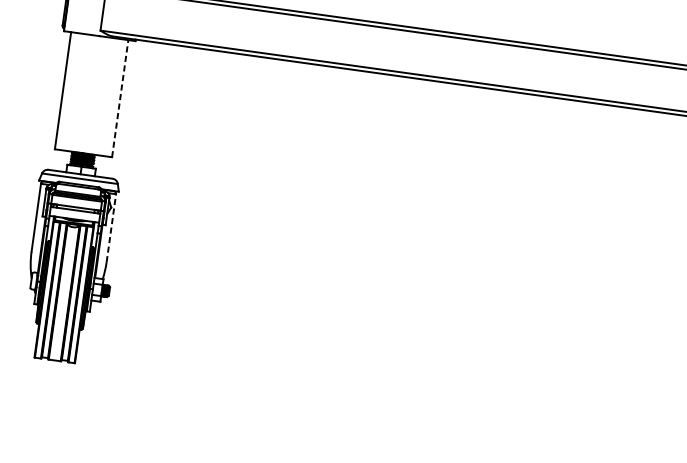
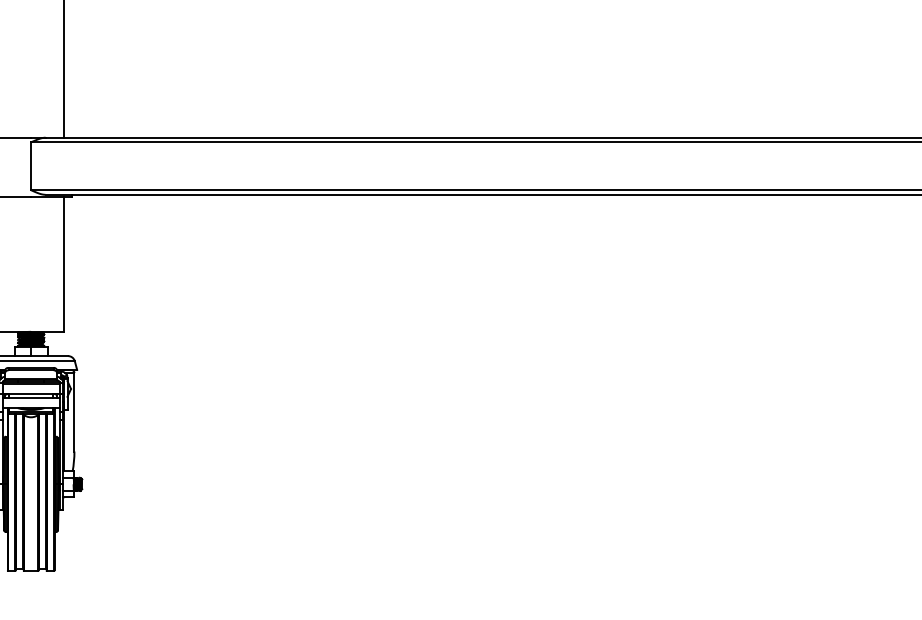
line: (120, 98) -> (64, 264), dashed -> solid
line: (111, 227) -> (74, 411), dashed -> solid

